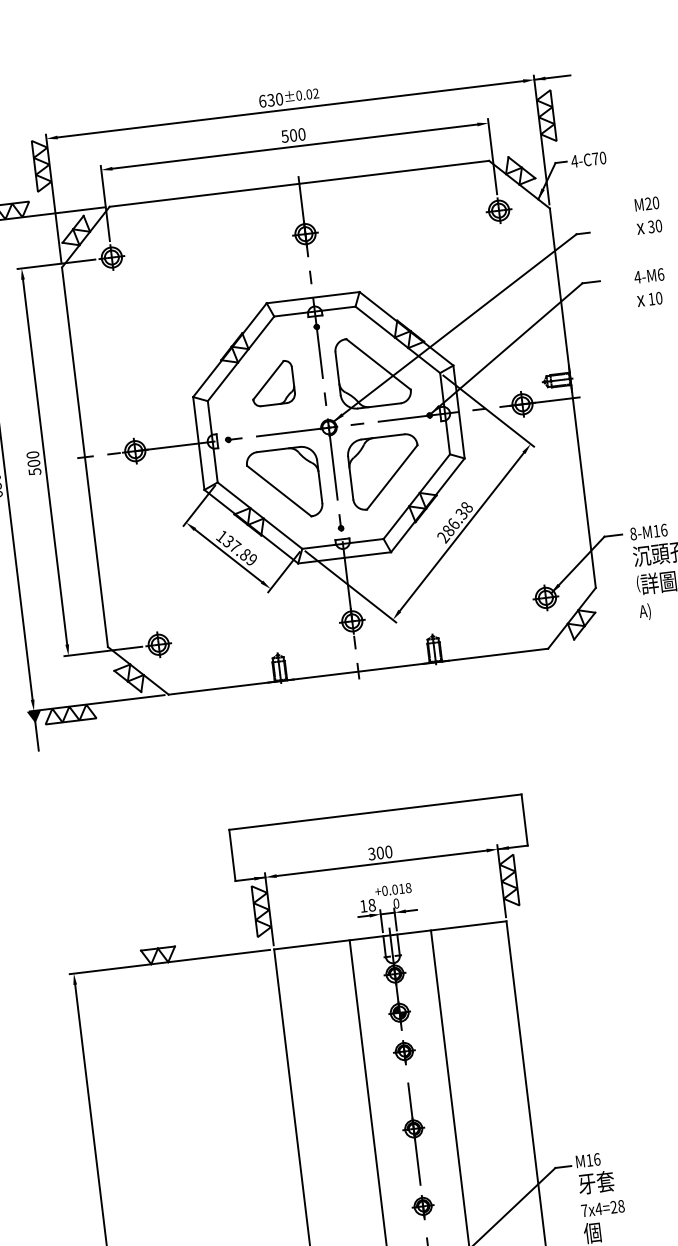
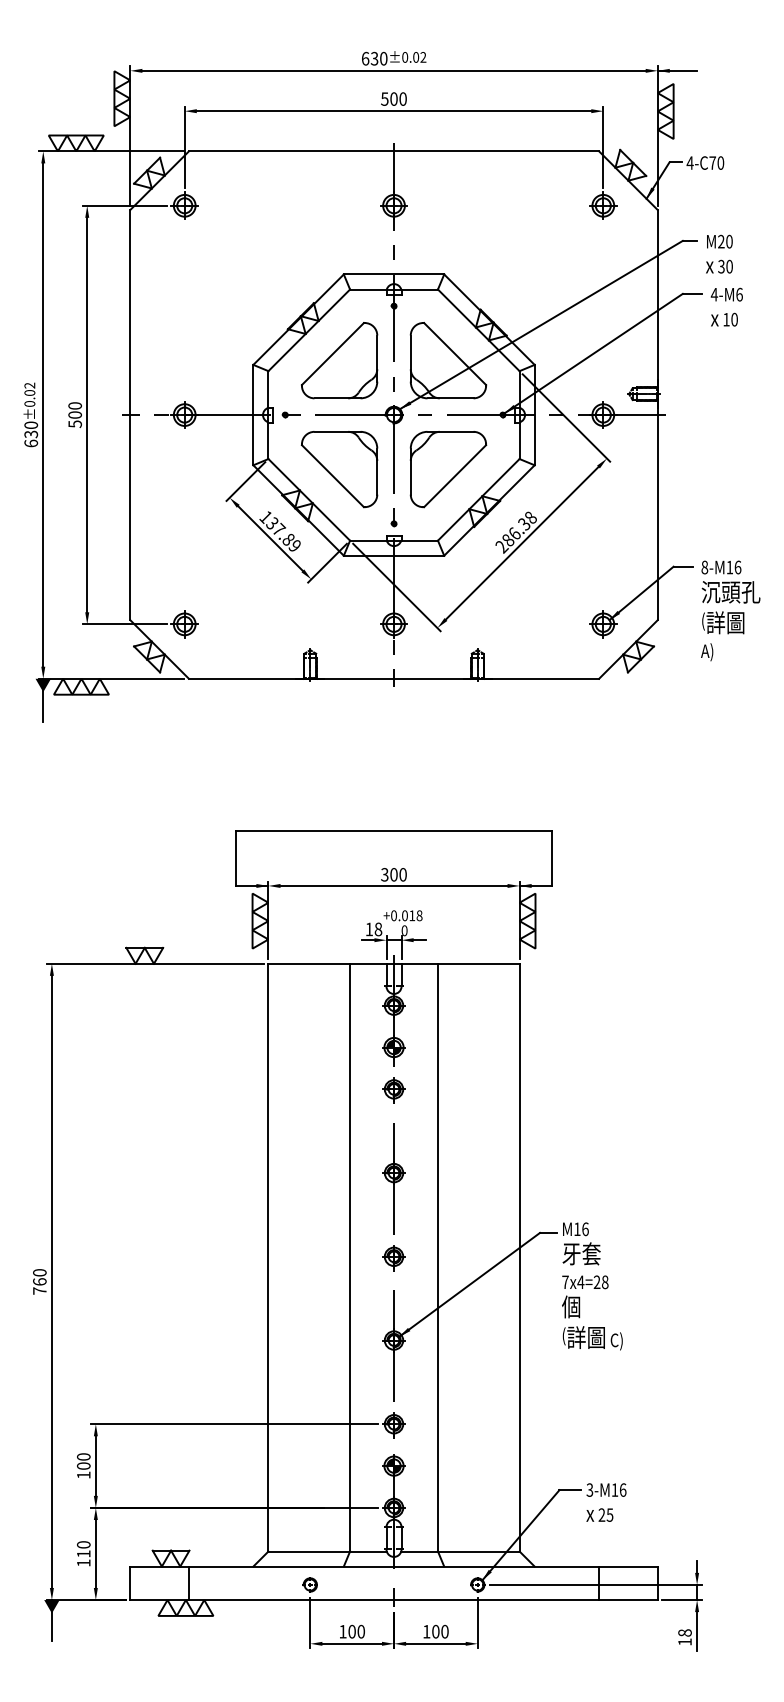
text: (648, 214) -> (719, 253), moved
text: (650, 286) -> (726, 306), moved
part: (272, 383) -> (339, 360), size x1.67

